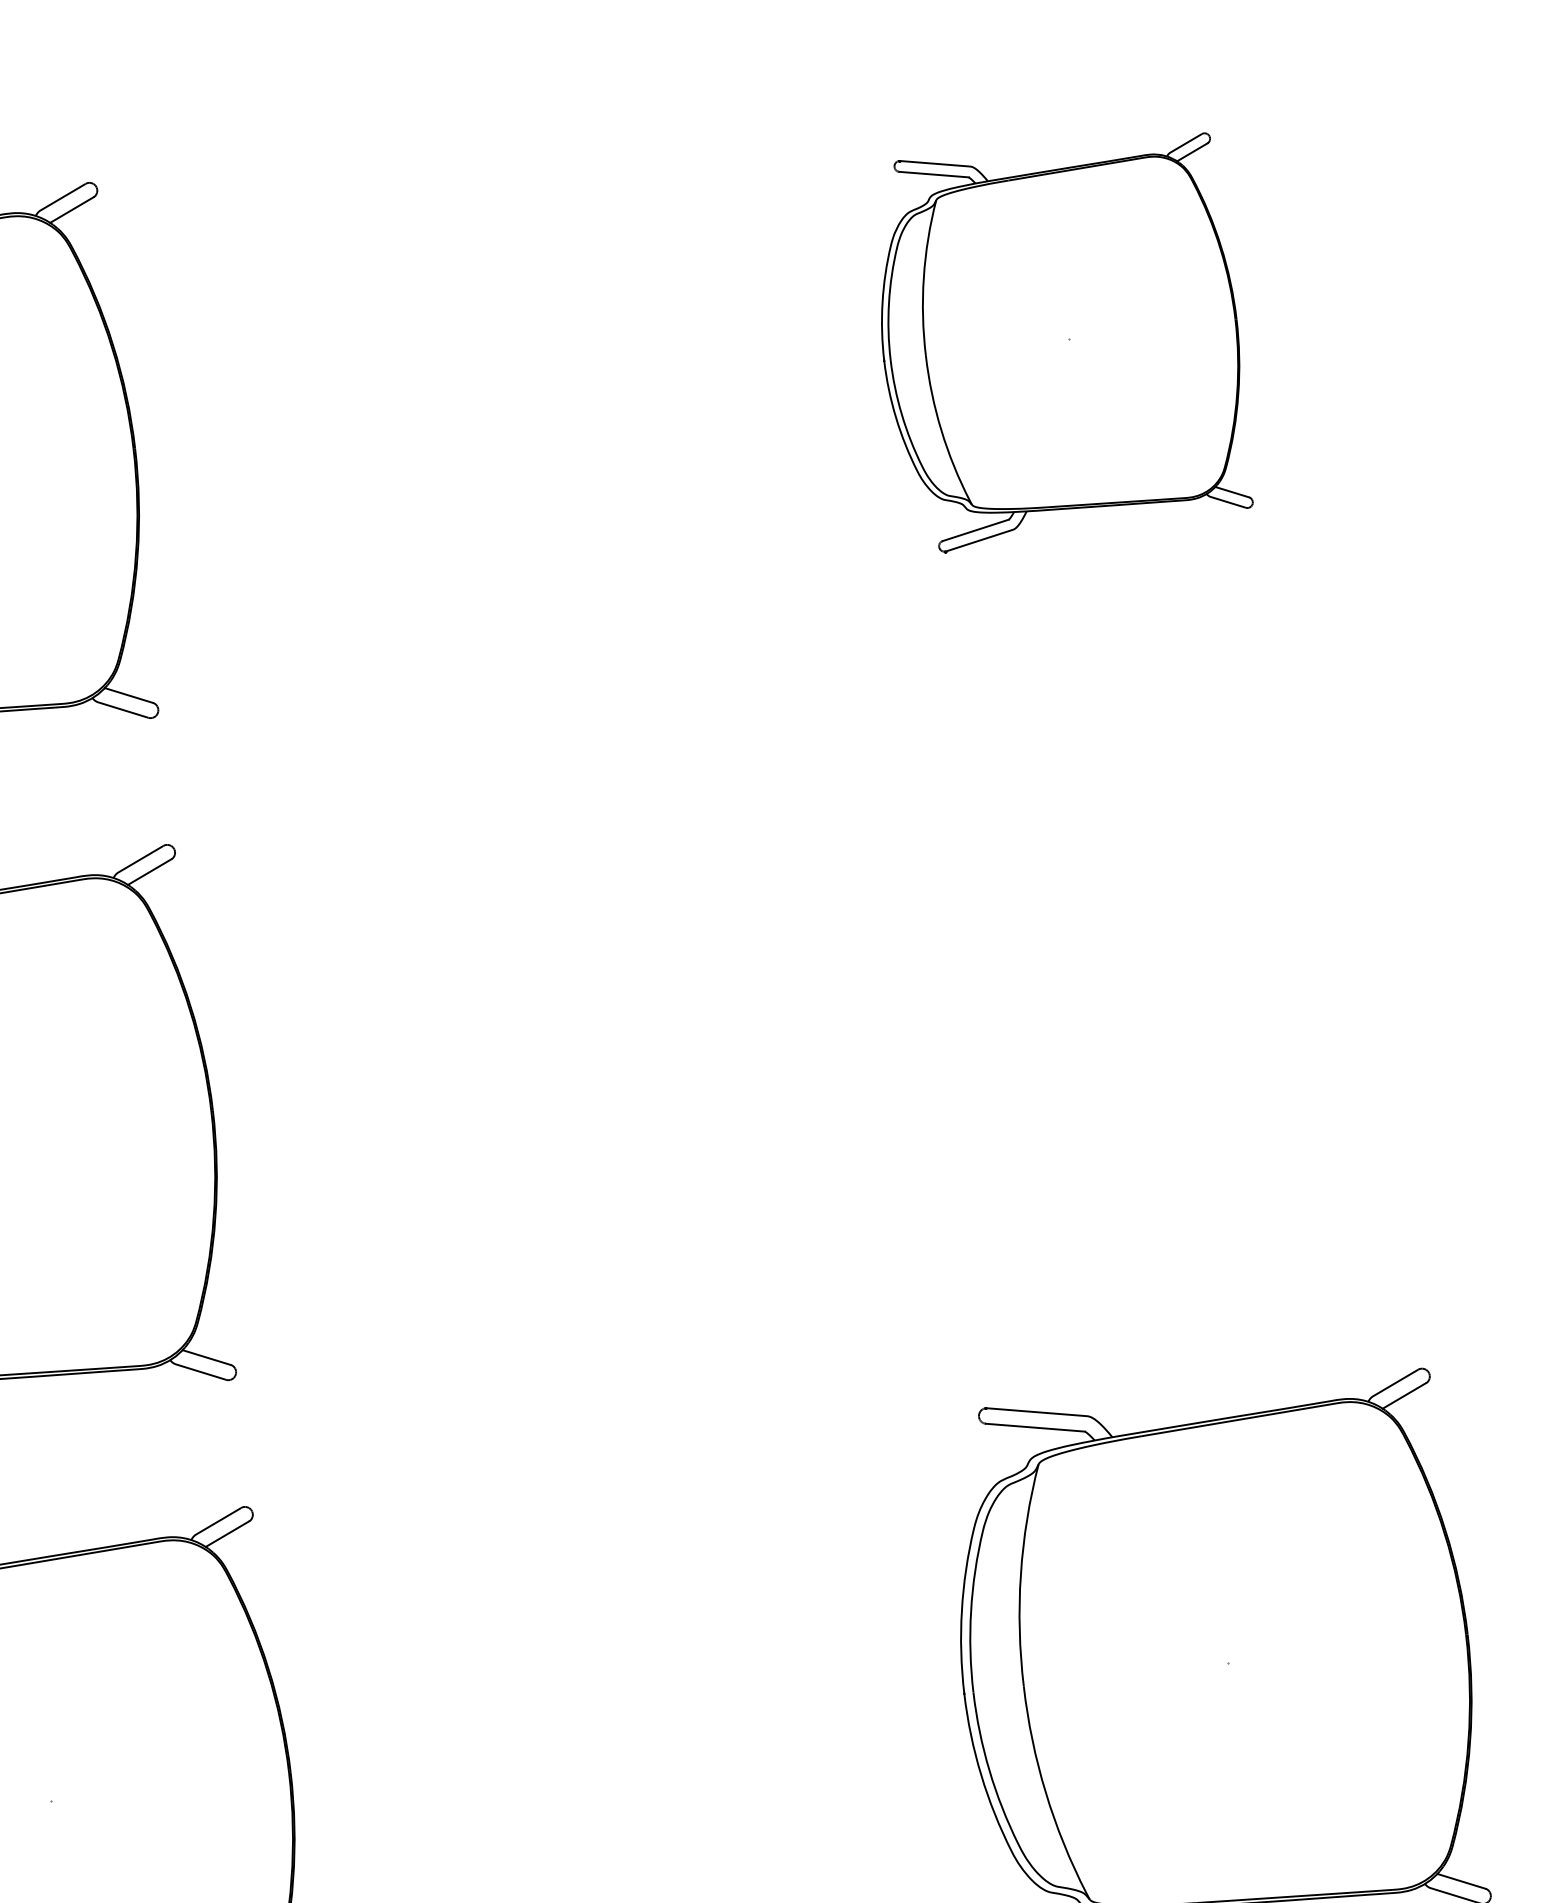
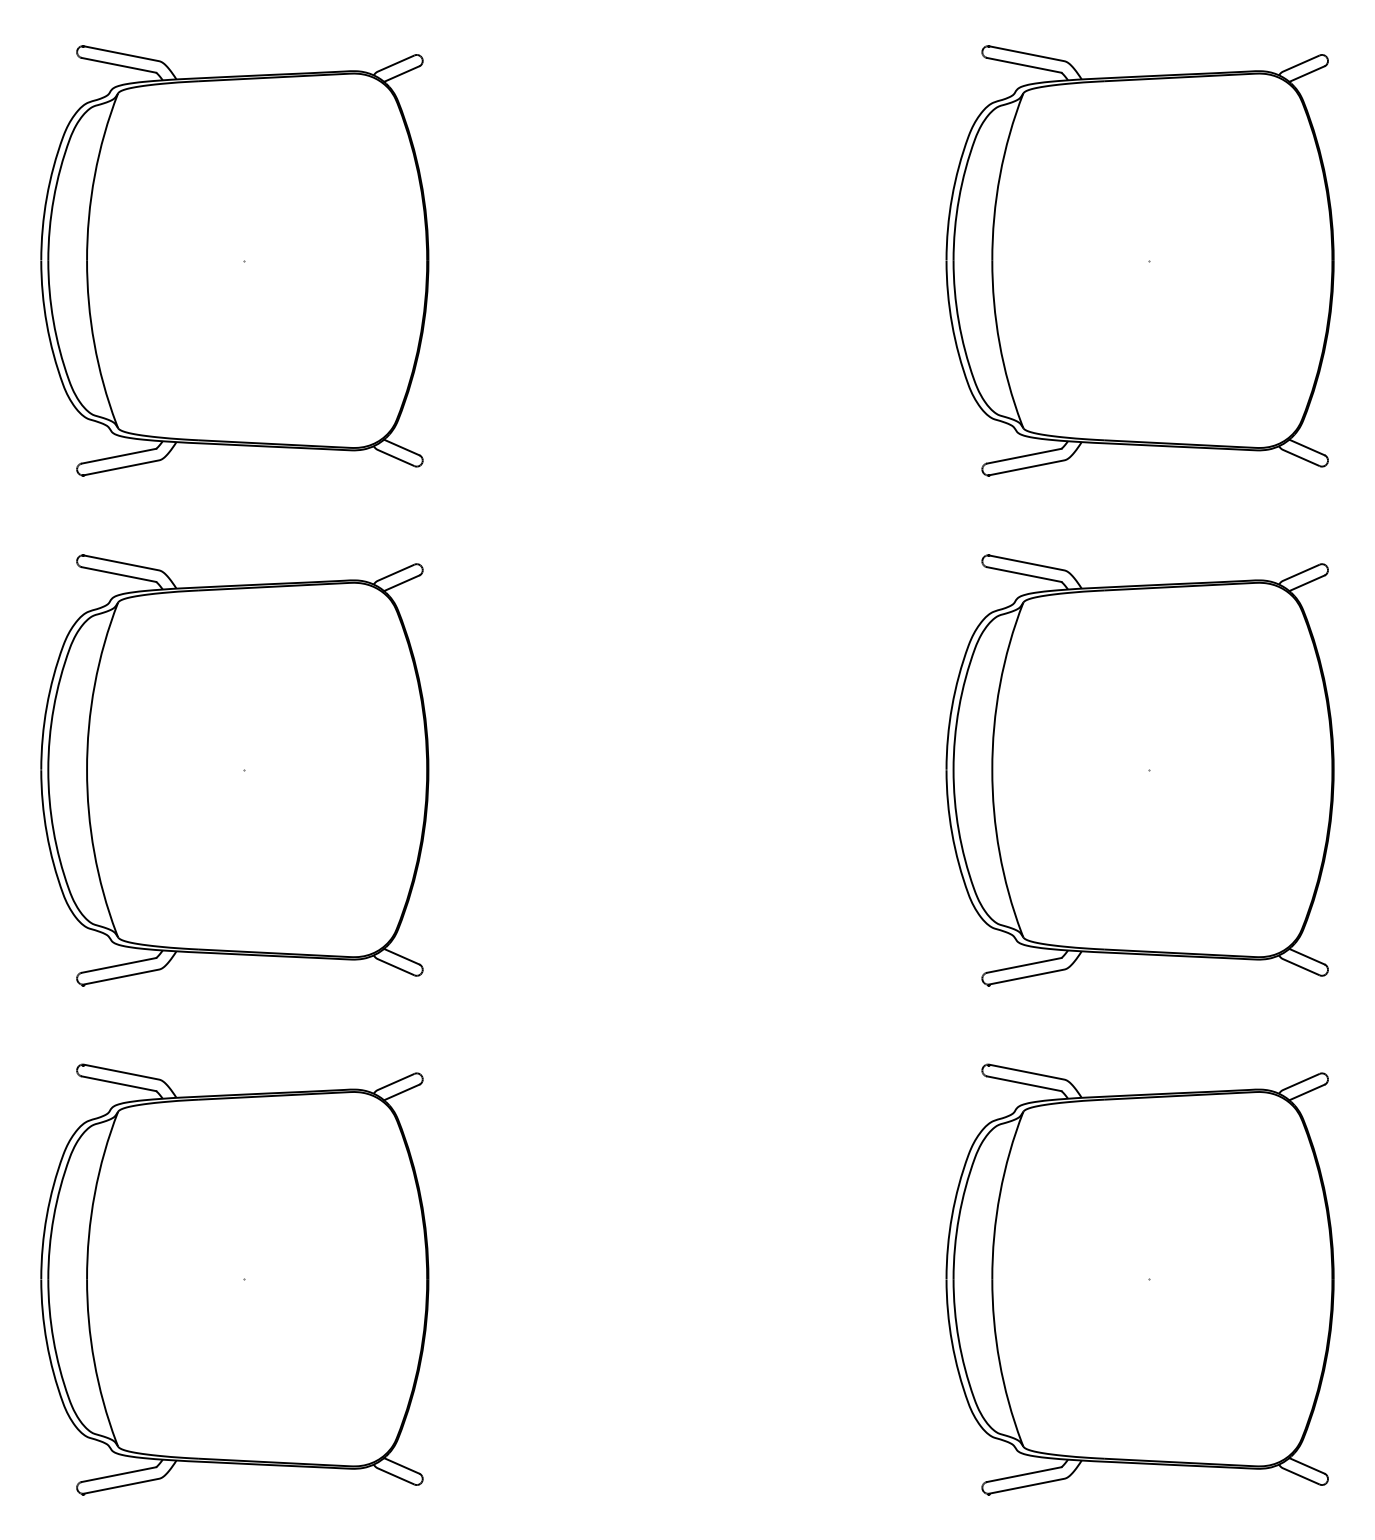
part: (1059, 339) -> (1139, 260), size x1.43
part: (1137, 1002) -> (1139, 770), added

